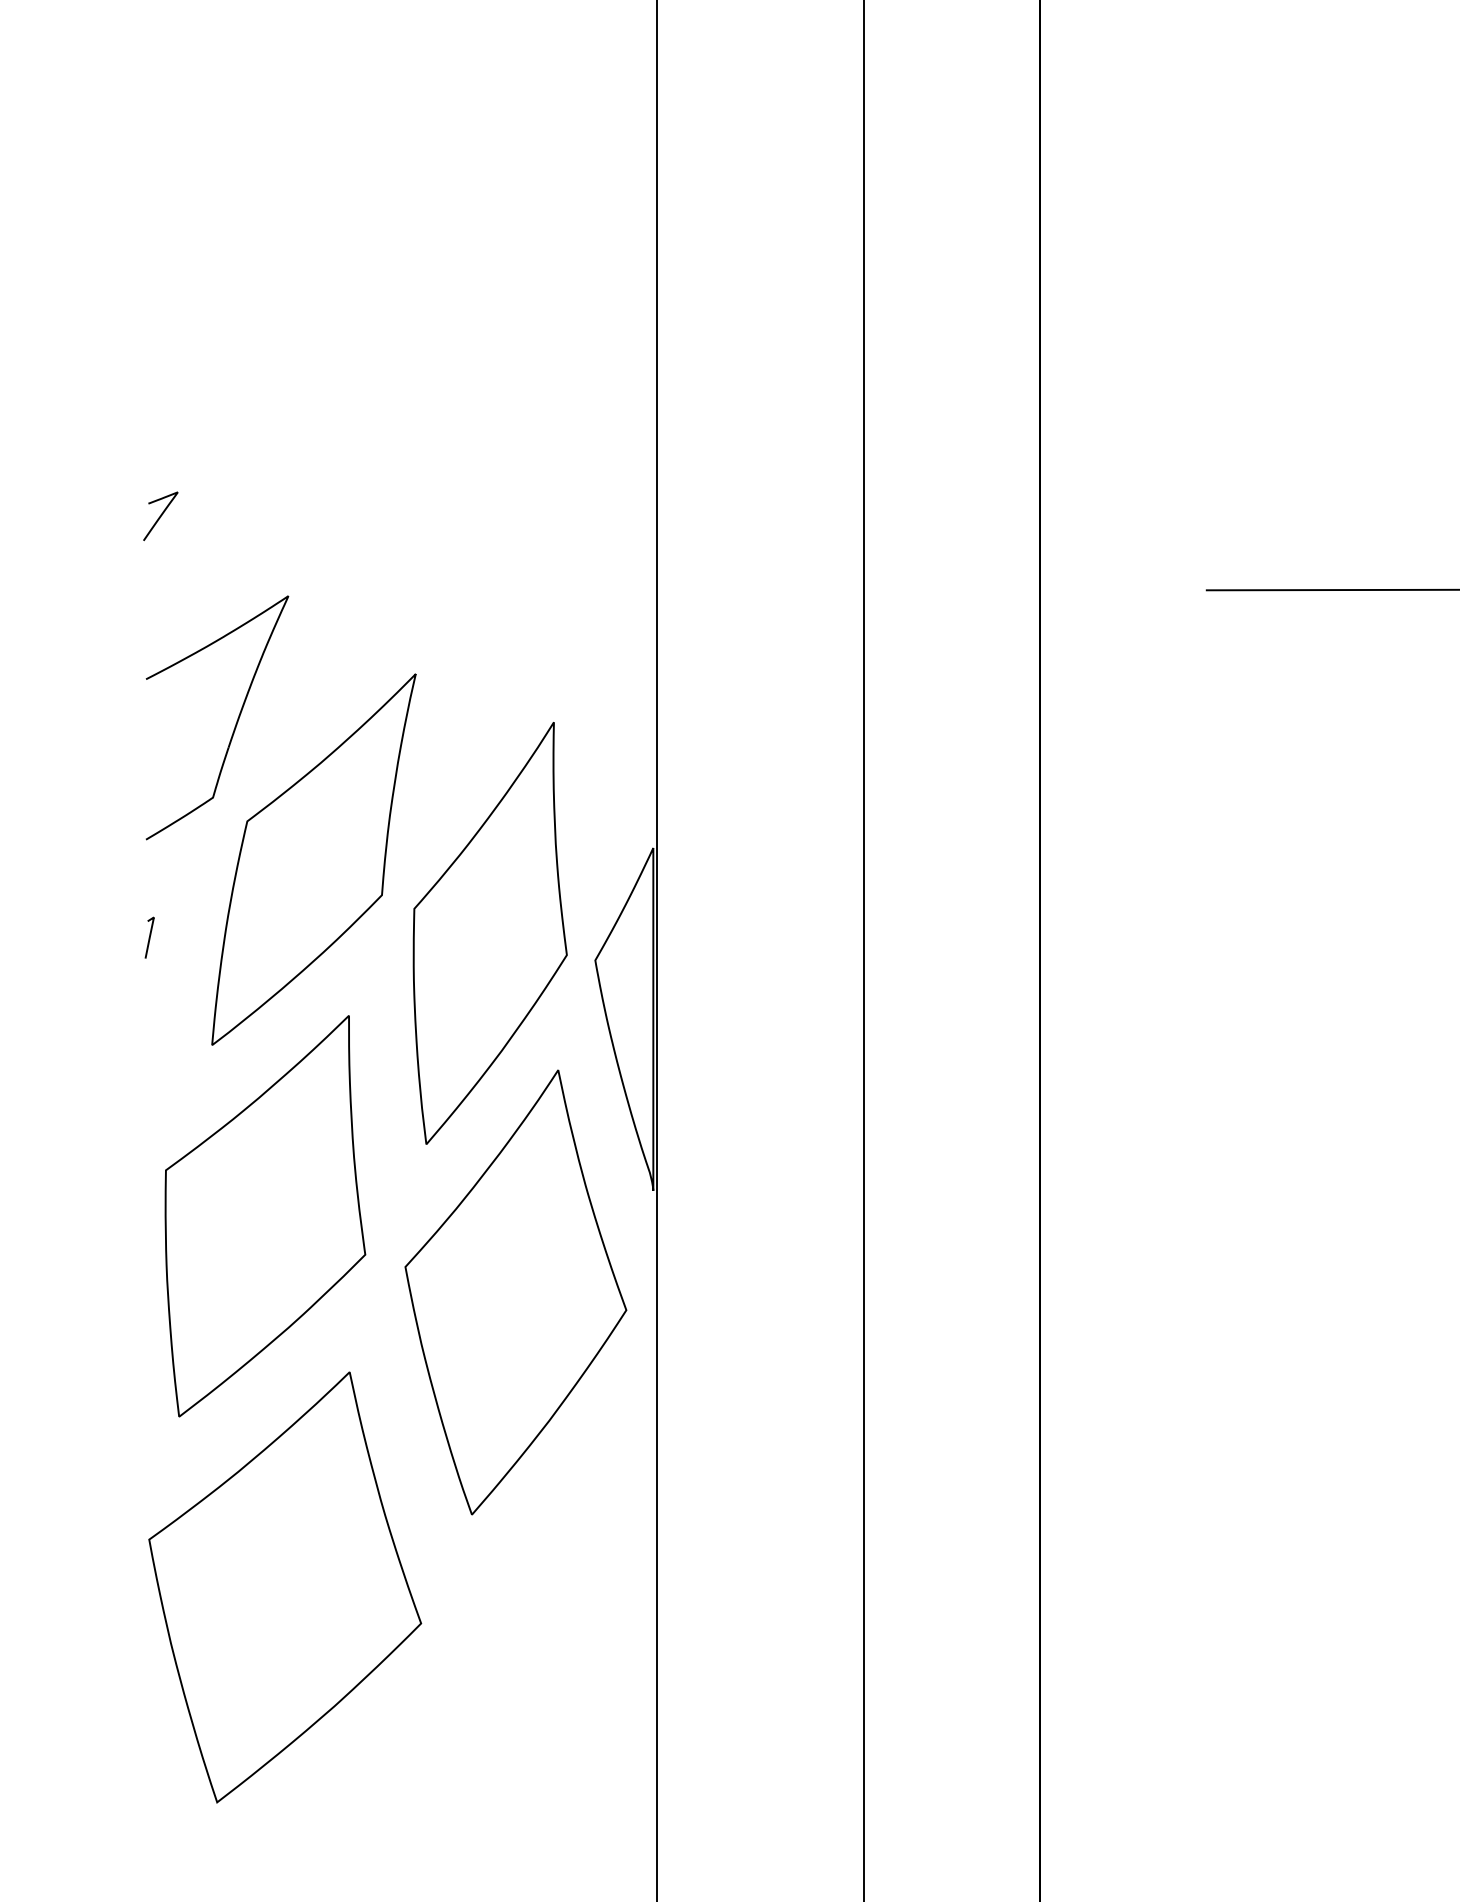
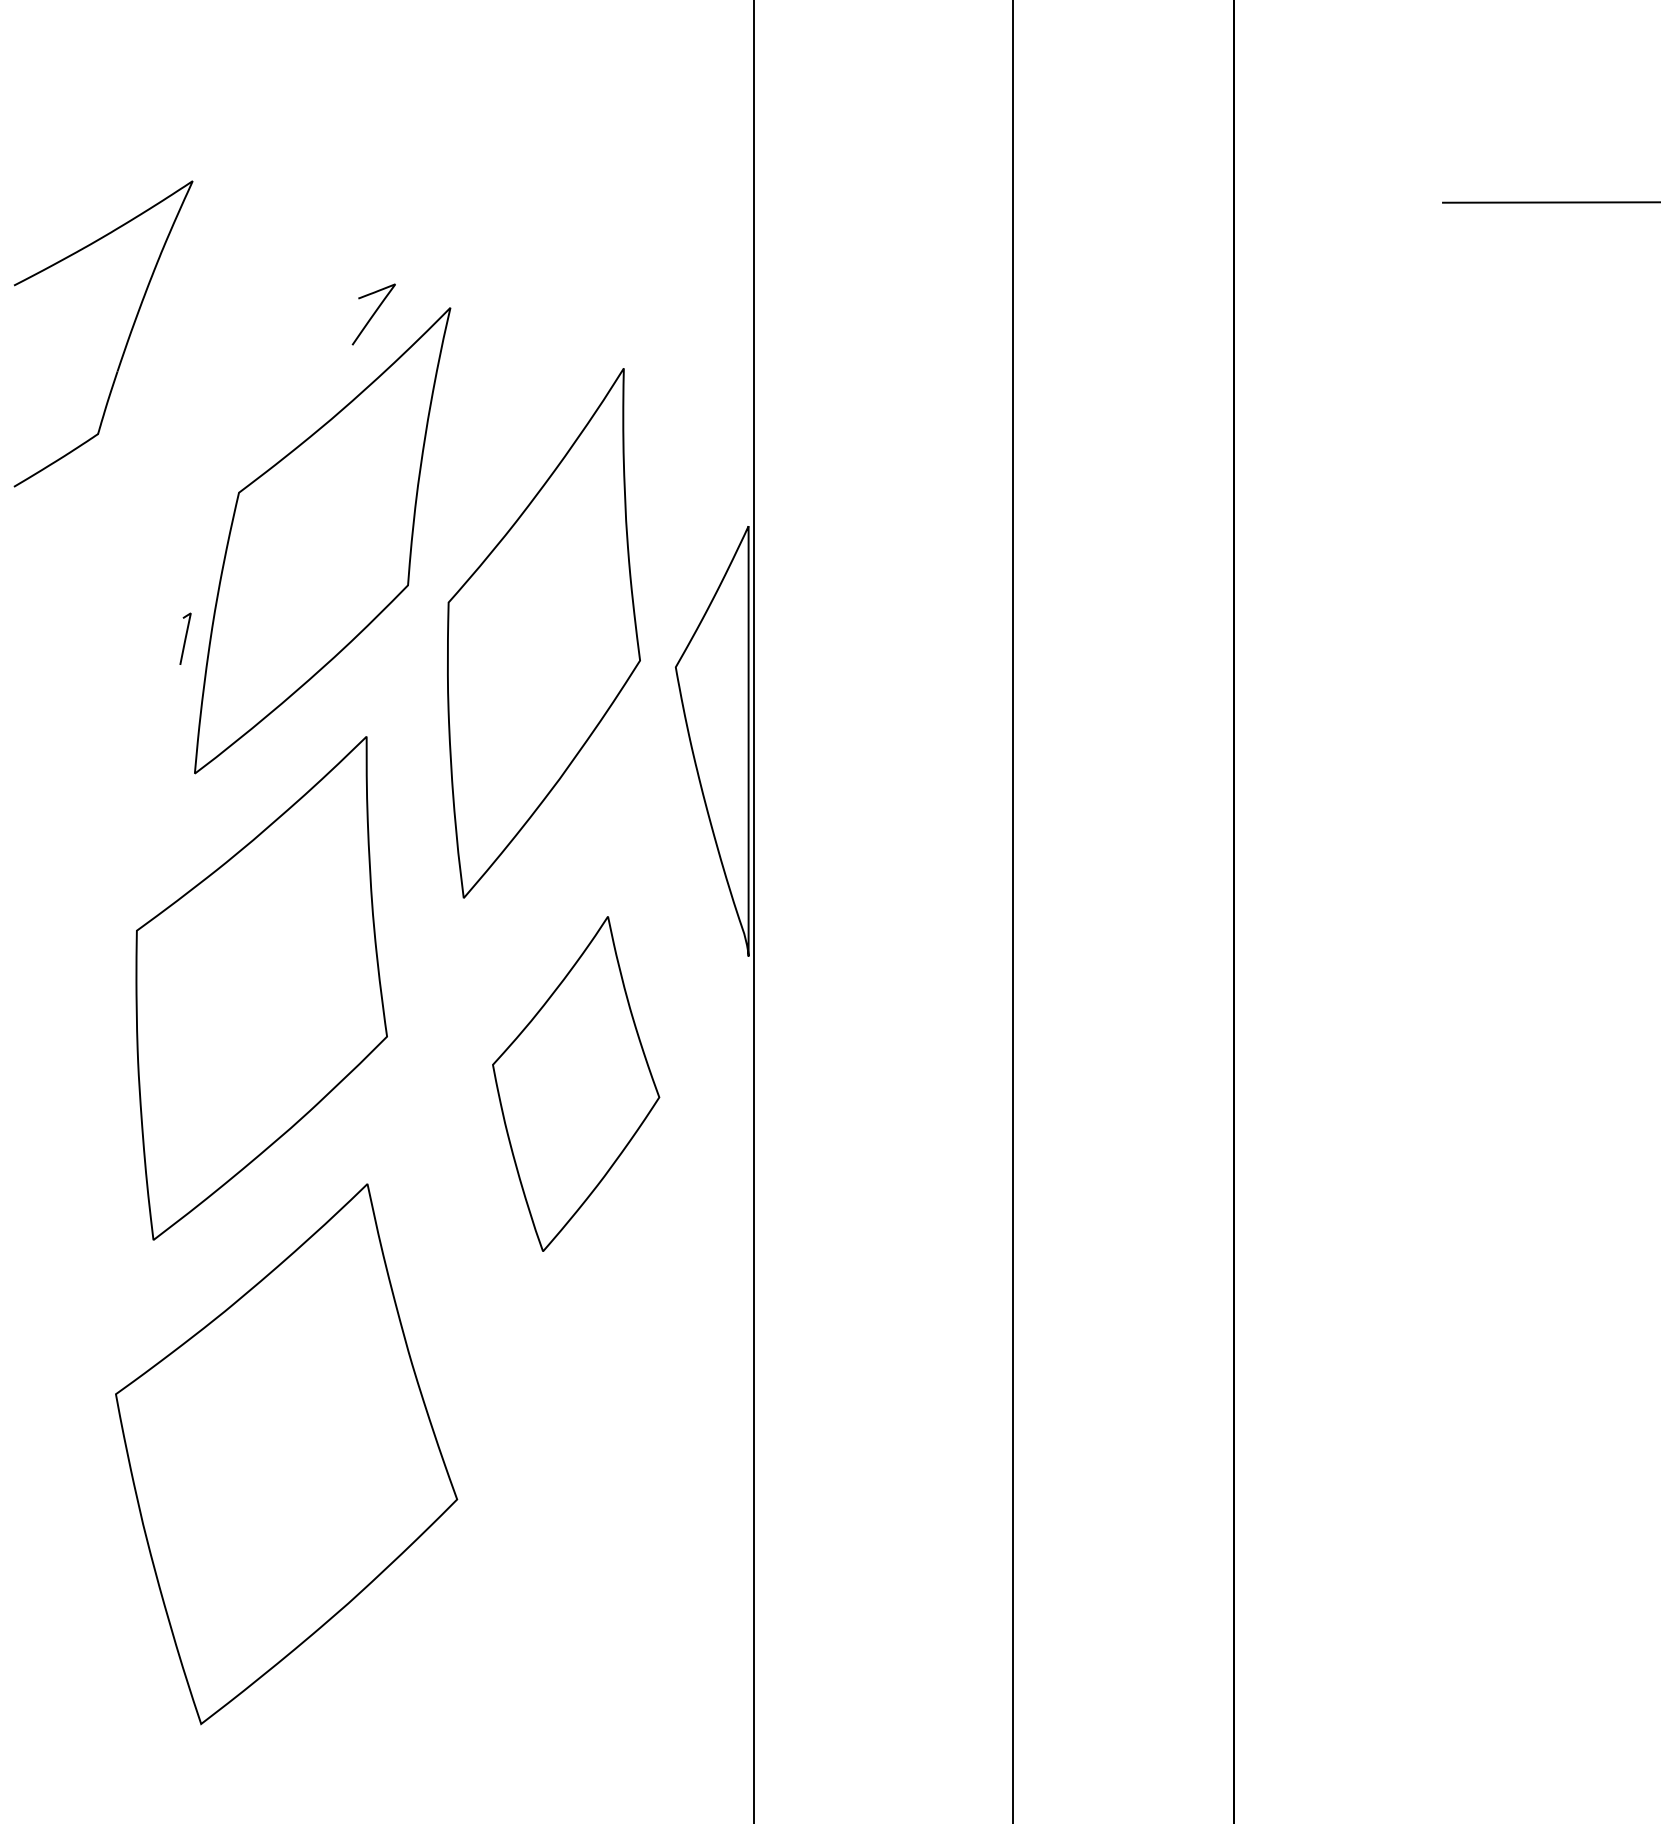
curve: (160, 516) -> (373, 314), moved
part: (235, 723) -> (126, 341), moved
curve: (149, 937) -> (185, 638), moved
part: (515, 1292) -> (575, 1084), size x0.6

